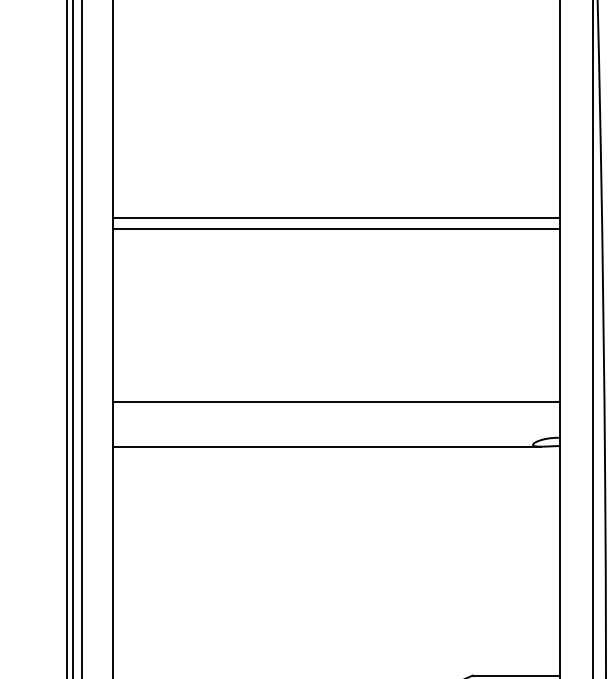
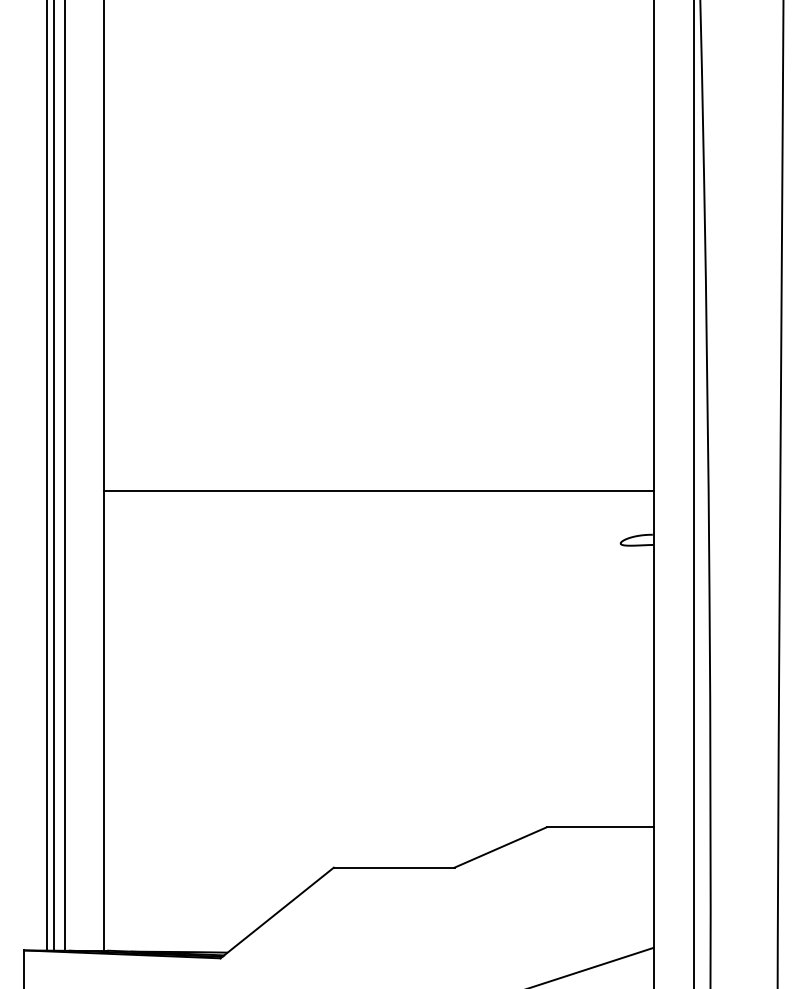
line: (336, 218) -> (378, 264), removed
line: (336, 229) -> (378, 278), removed
line: (326, 446) -> (366, 545), removed

